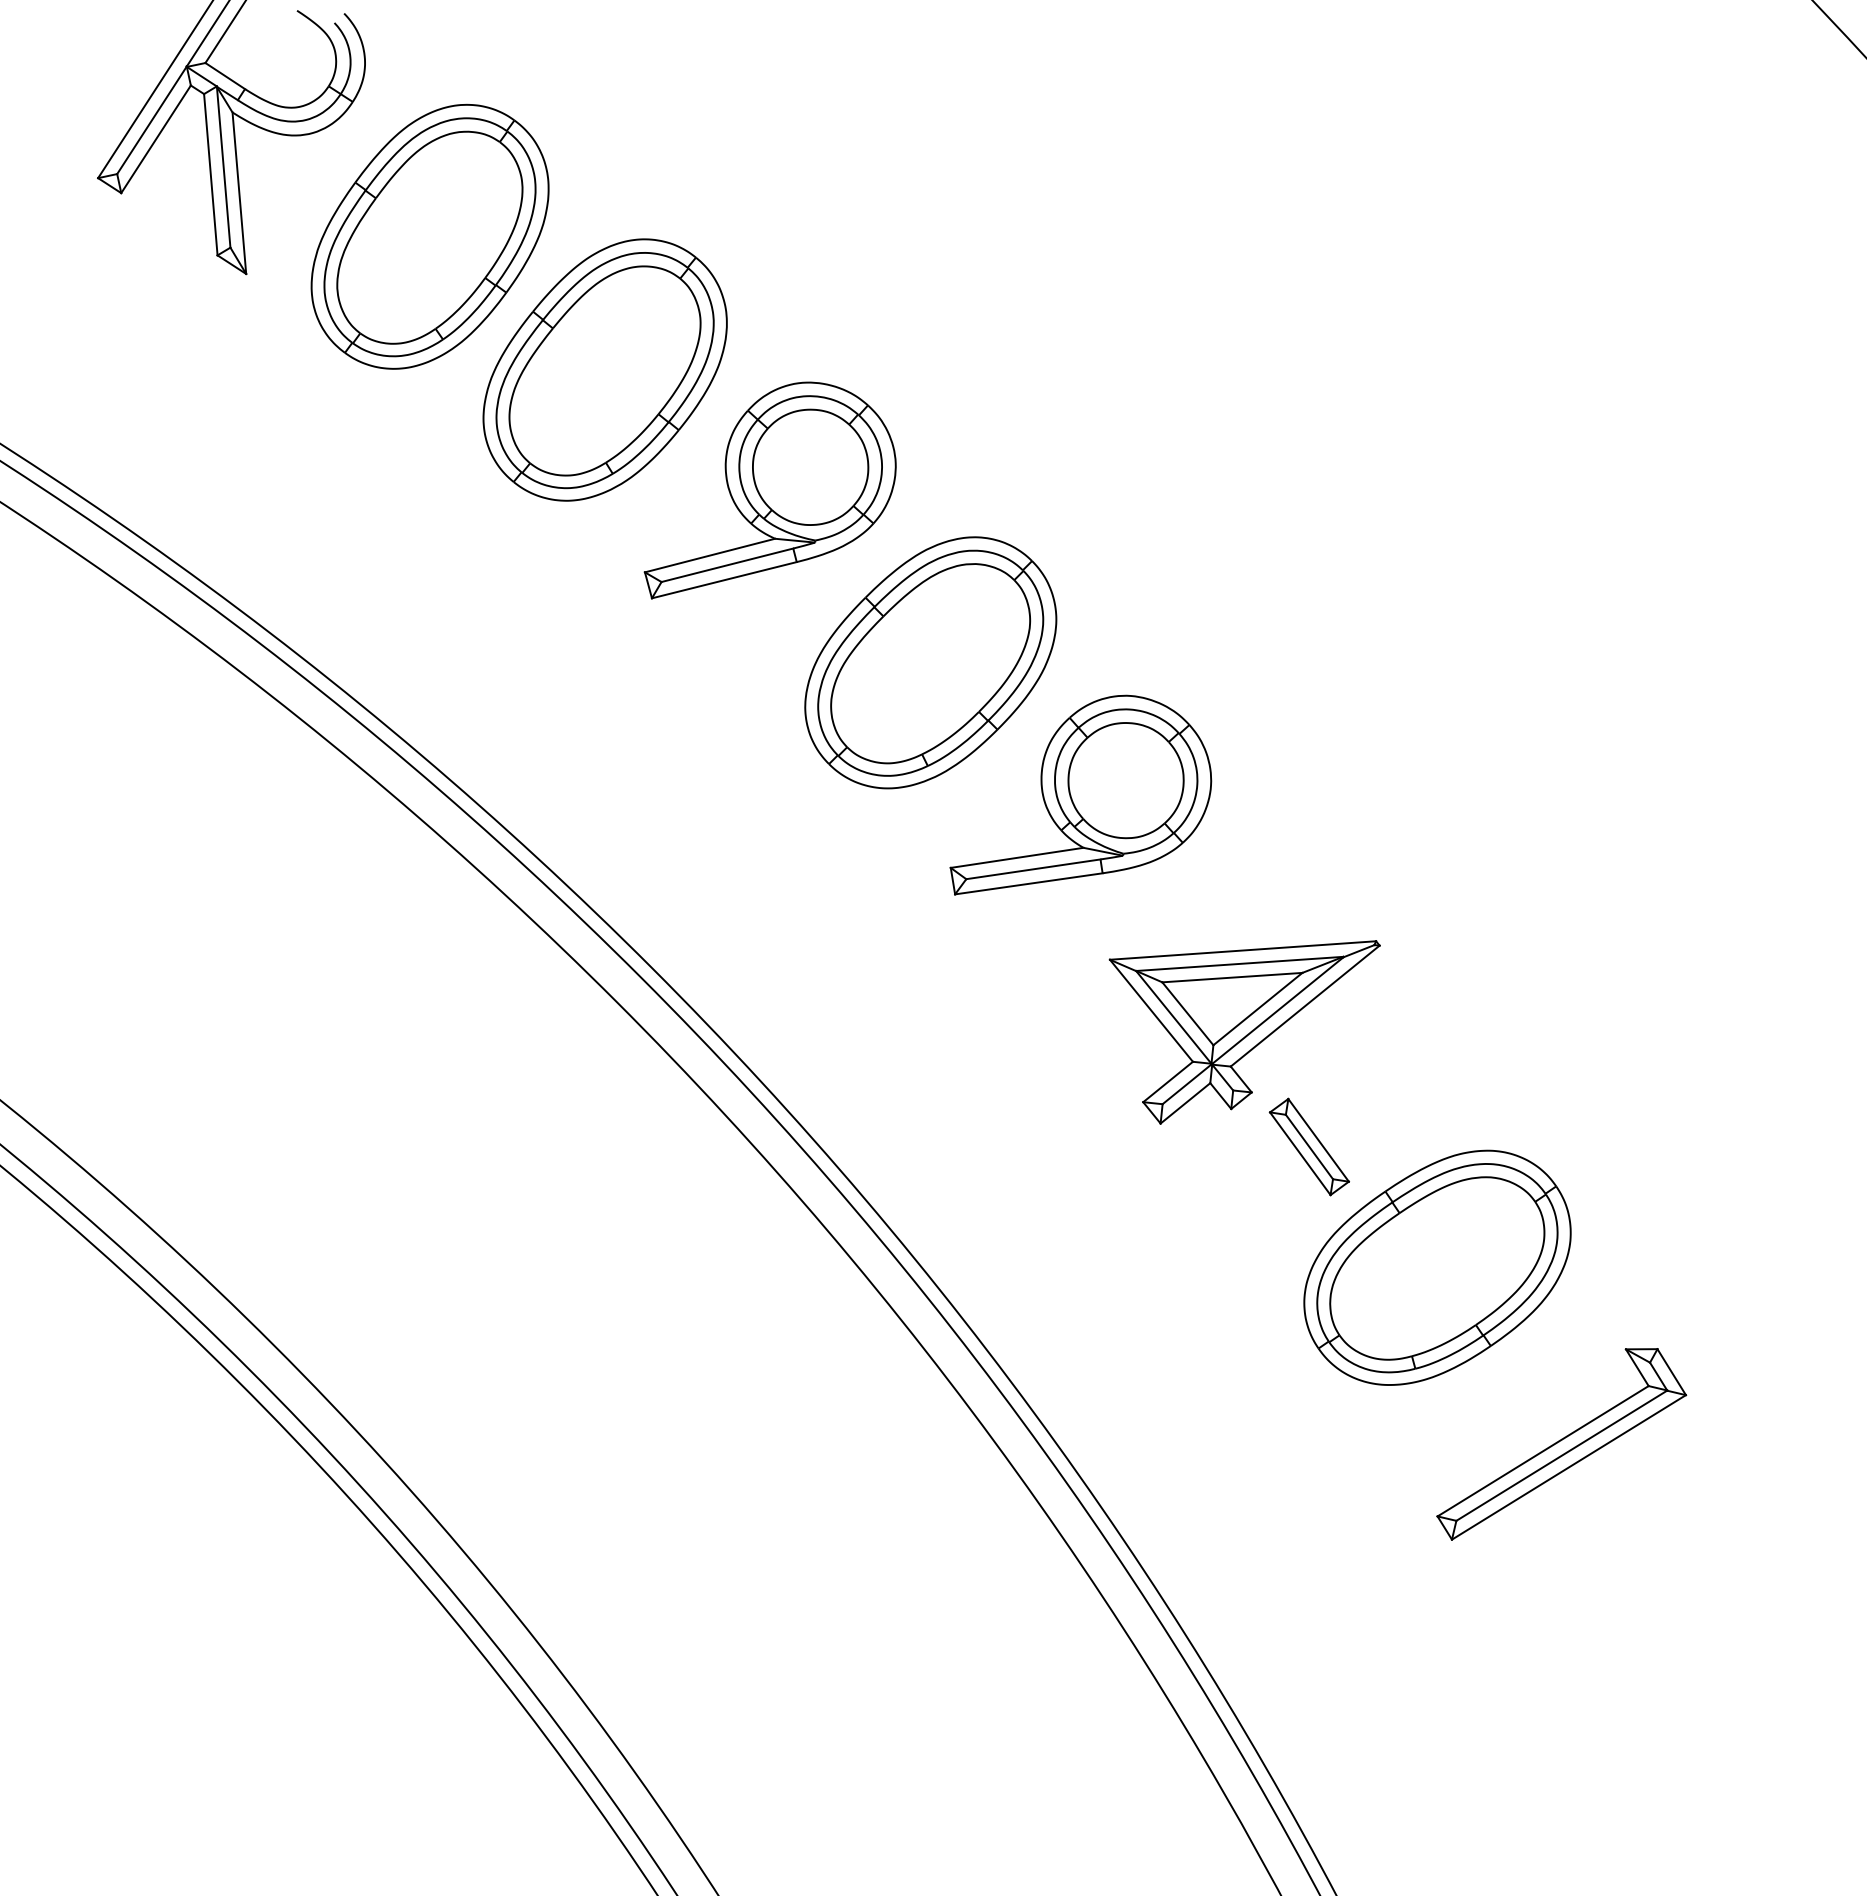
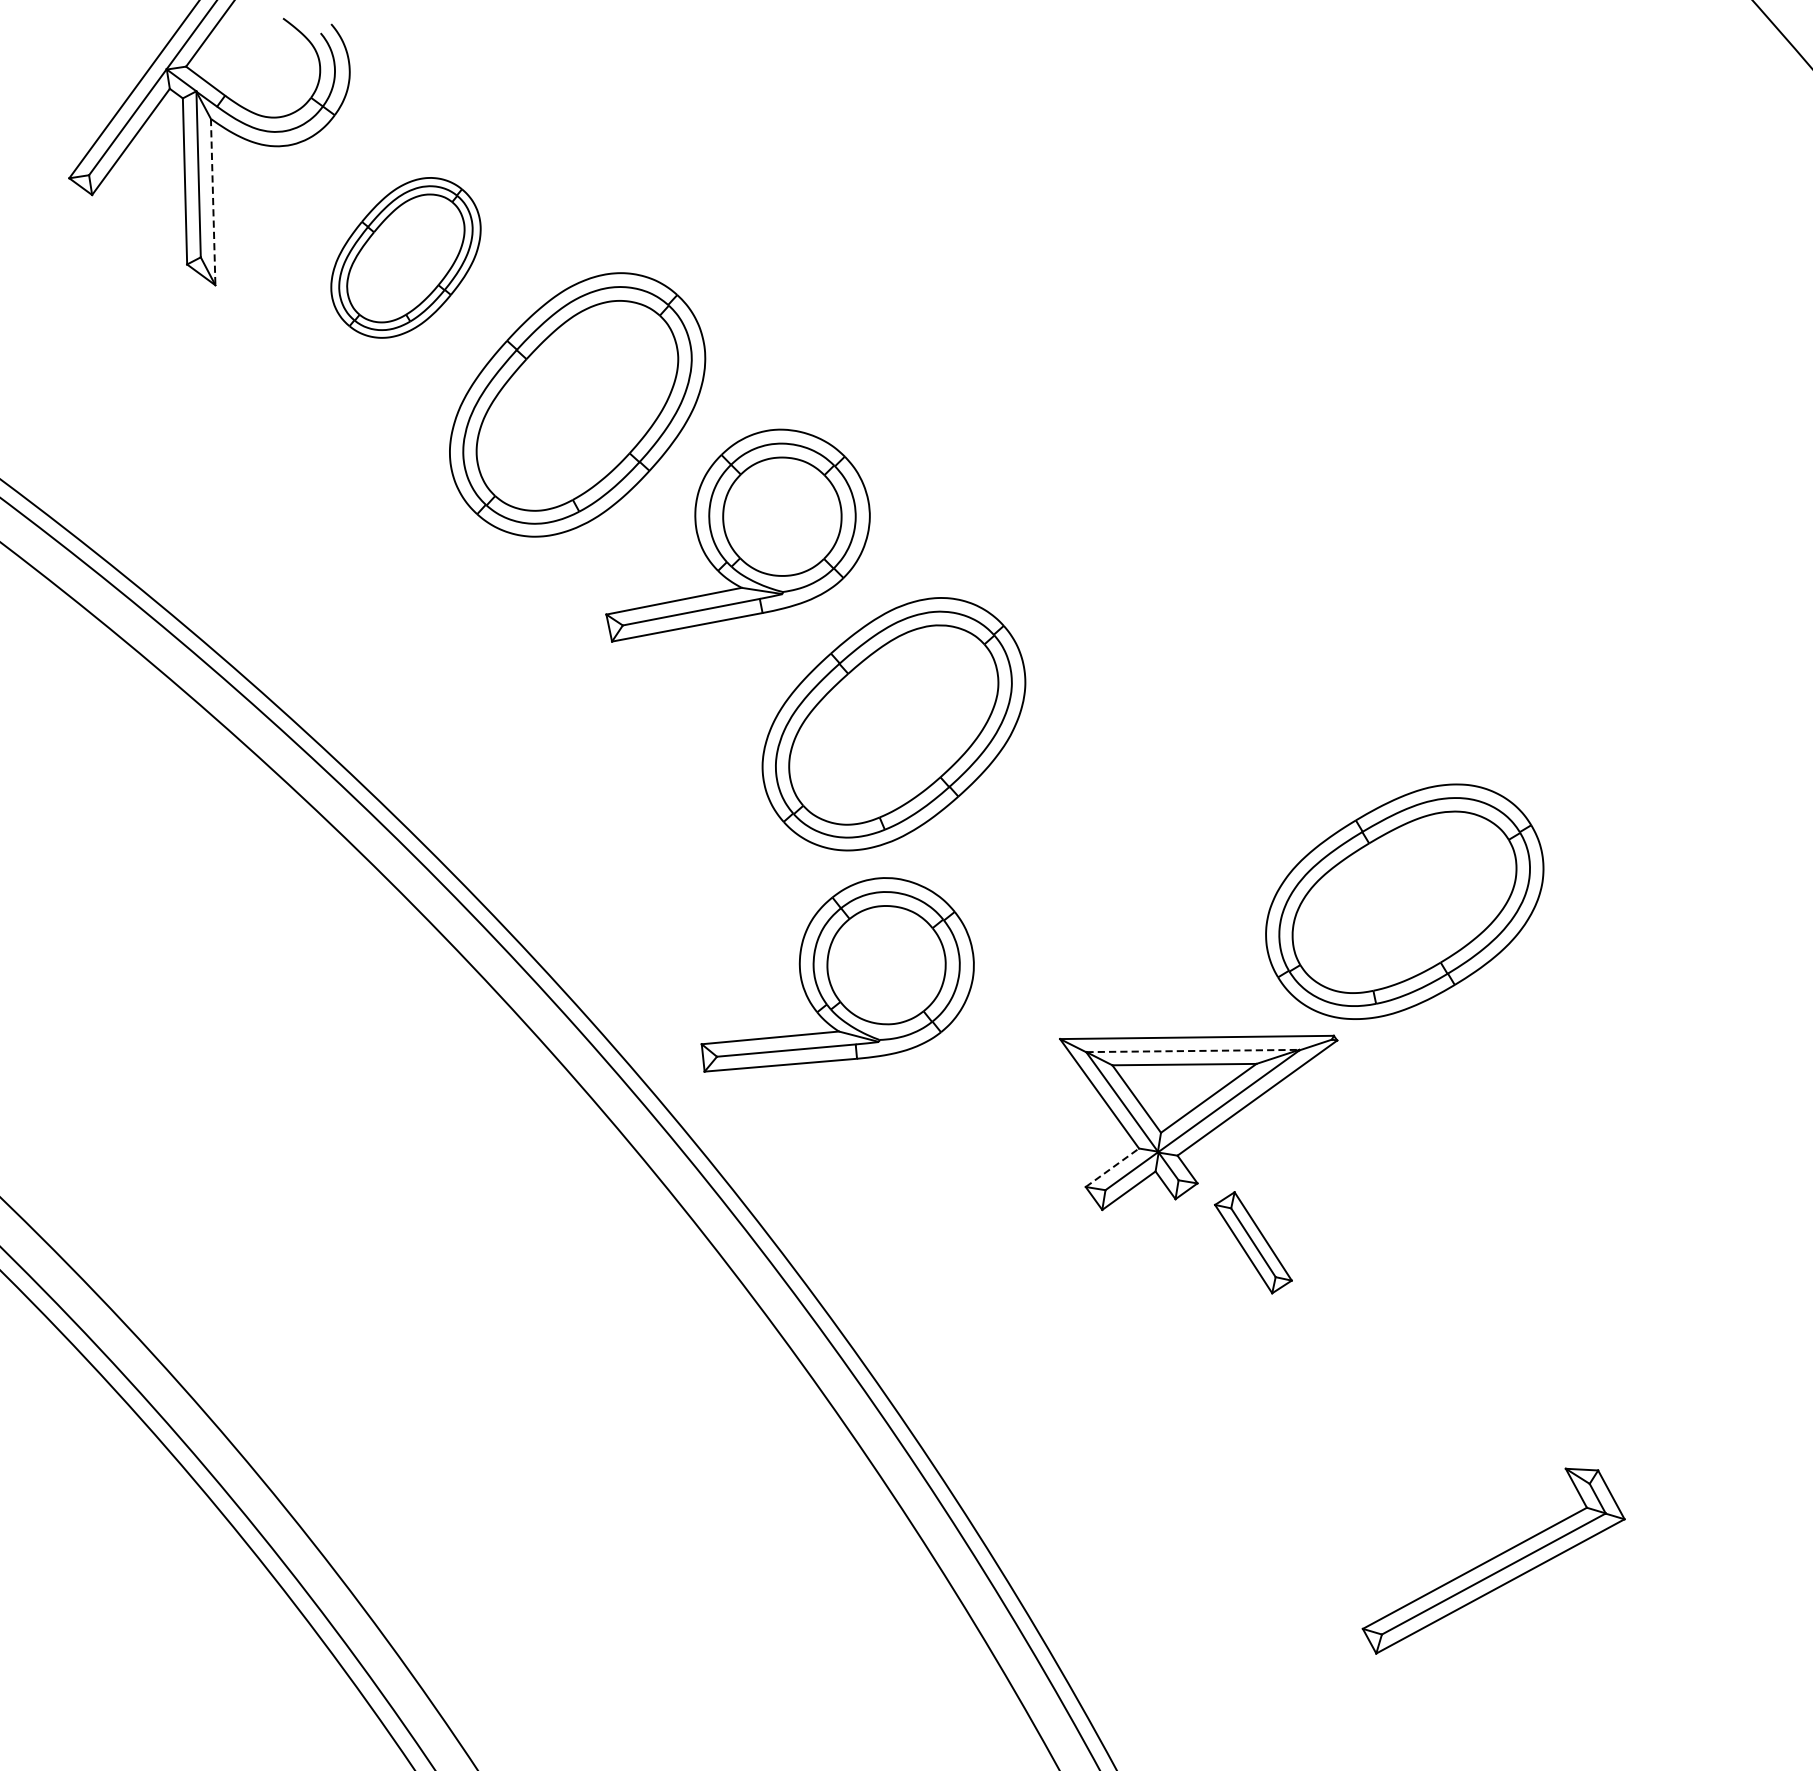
line: (239, 193) -> (213, 202), solid -> dashed
part: (429, 236) -> (405, 257), size x0.6
part: (1080, 794) -> (839, 976), moved
line: (1239, 963) -> (1192, 1050), solid -> dashed
line: (1168, 1081) -> (1112, 1167), solid -> dashed
part: (1437, 1267) -> (1404, 901), moved

